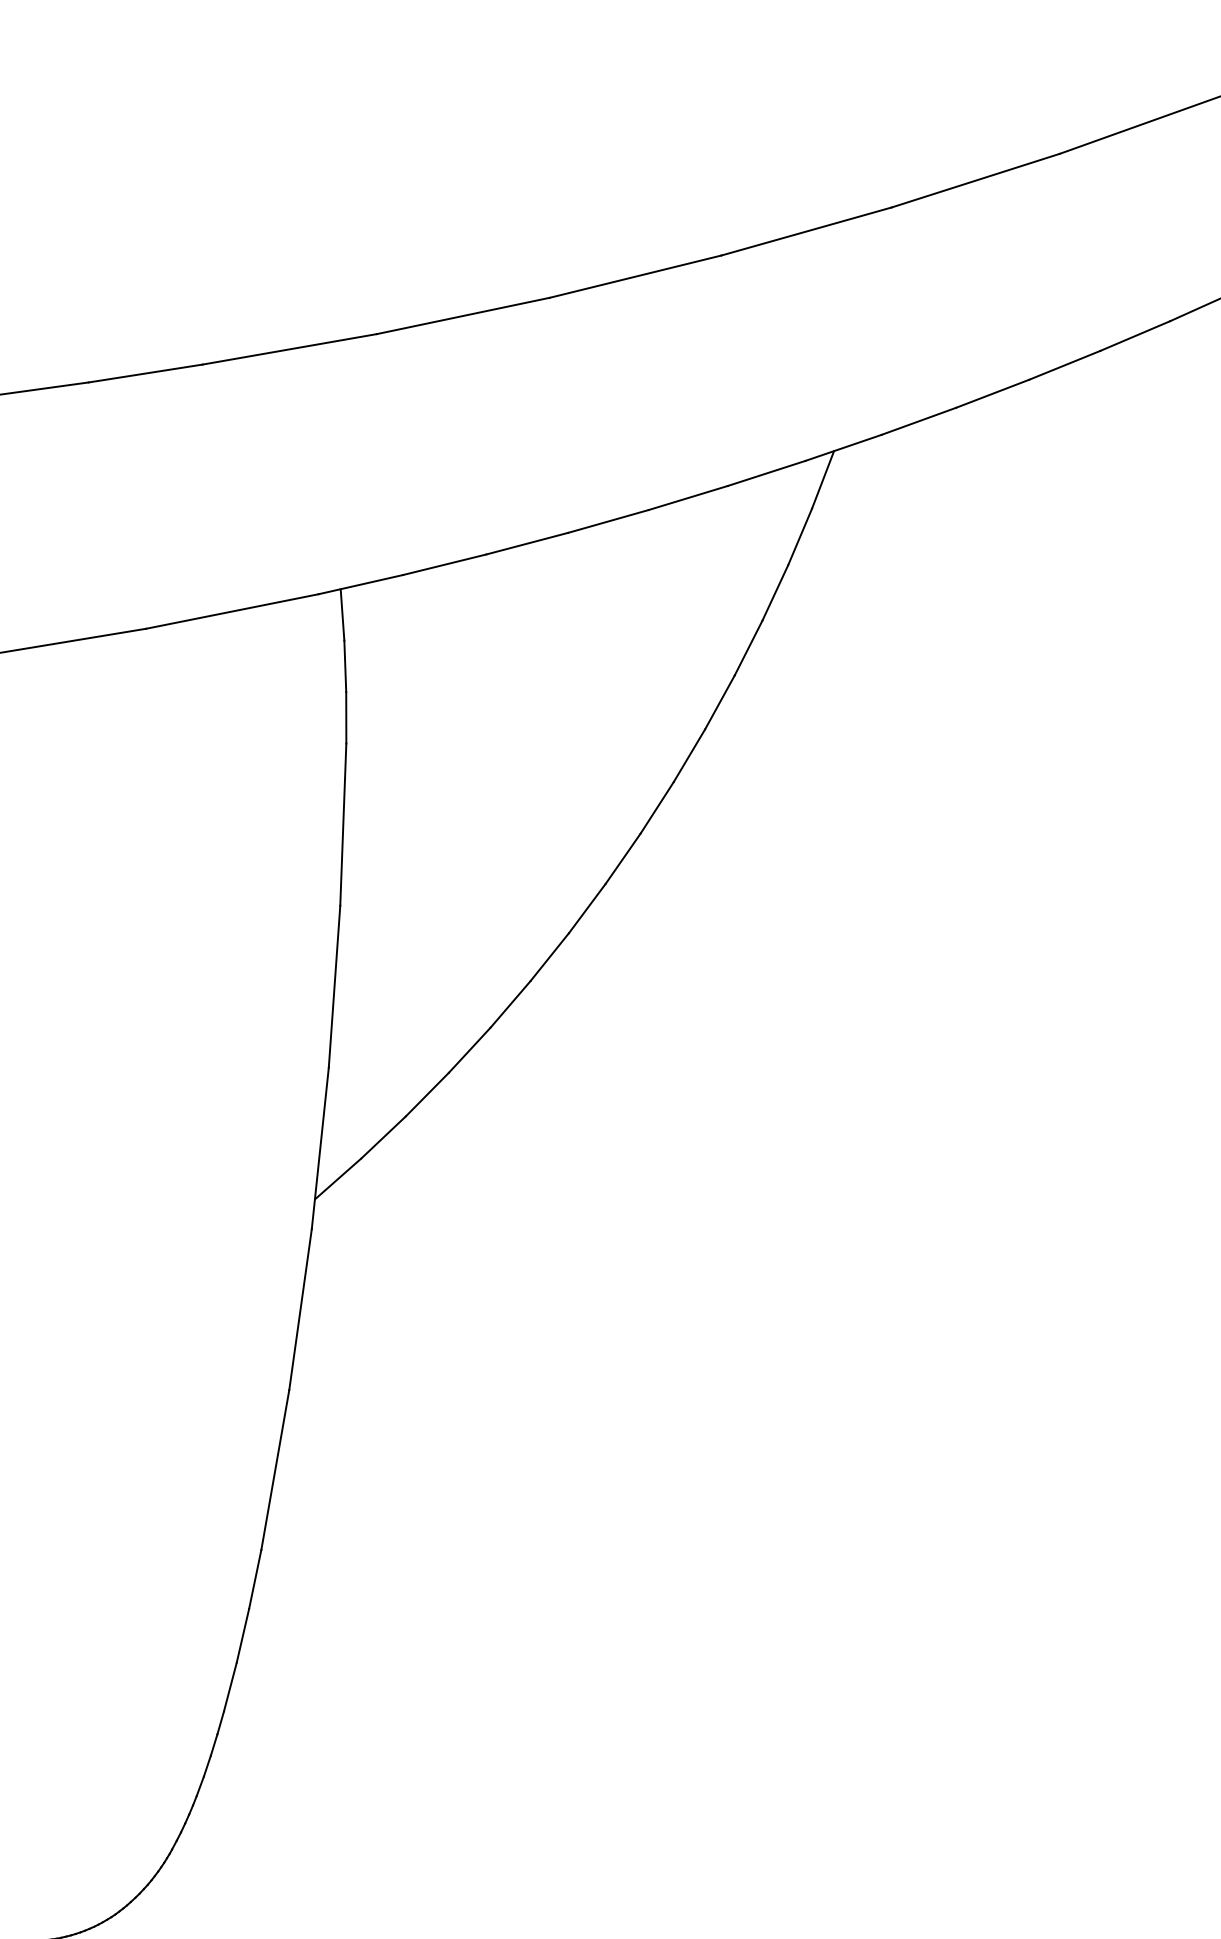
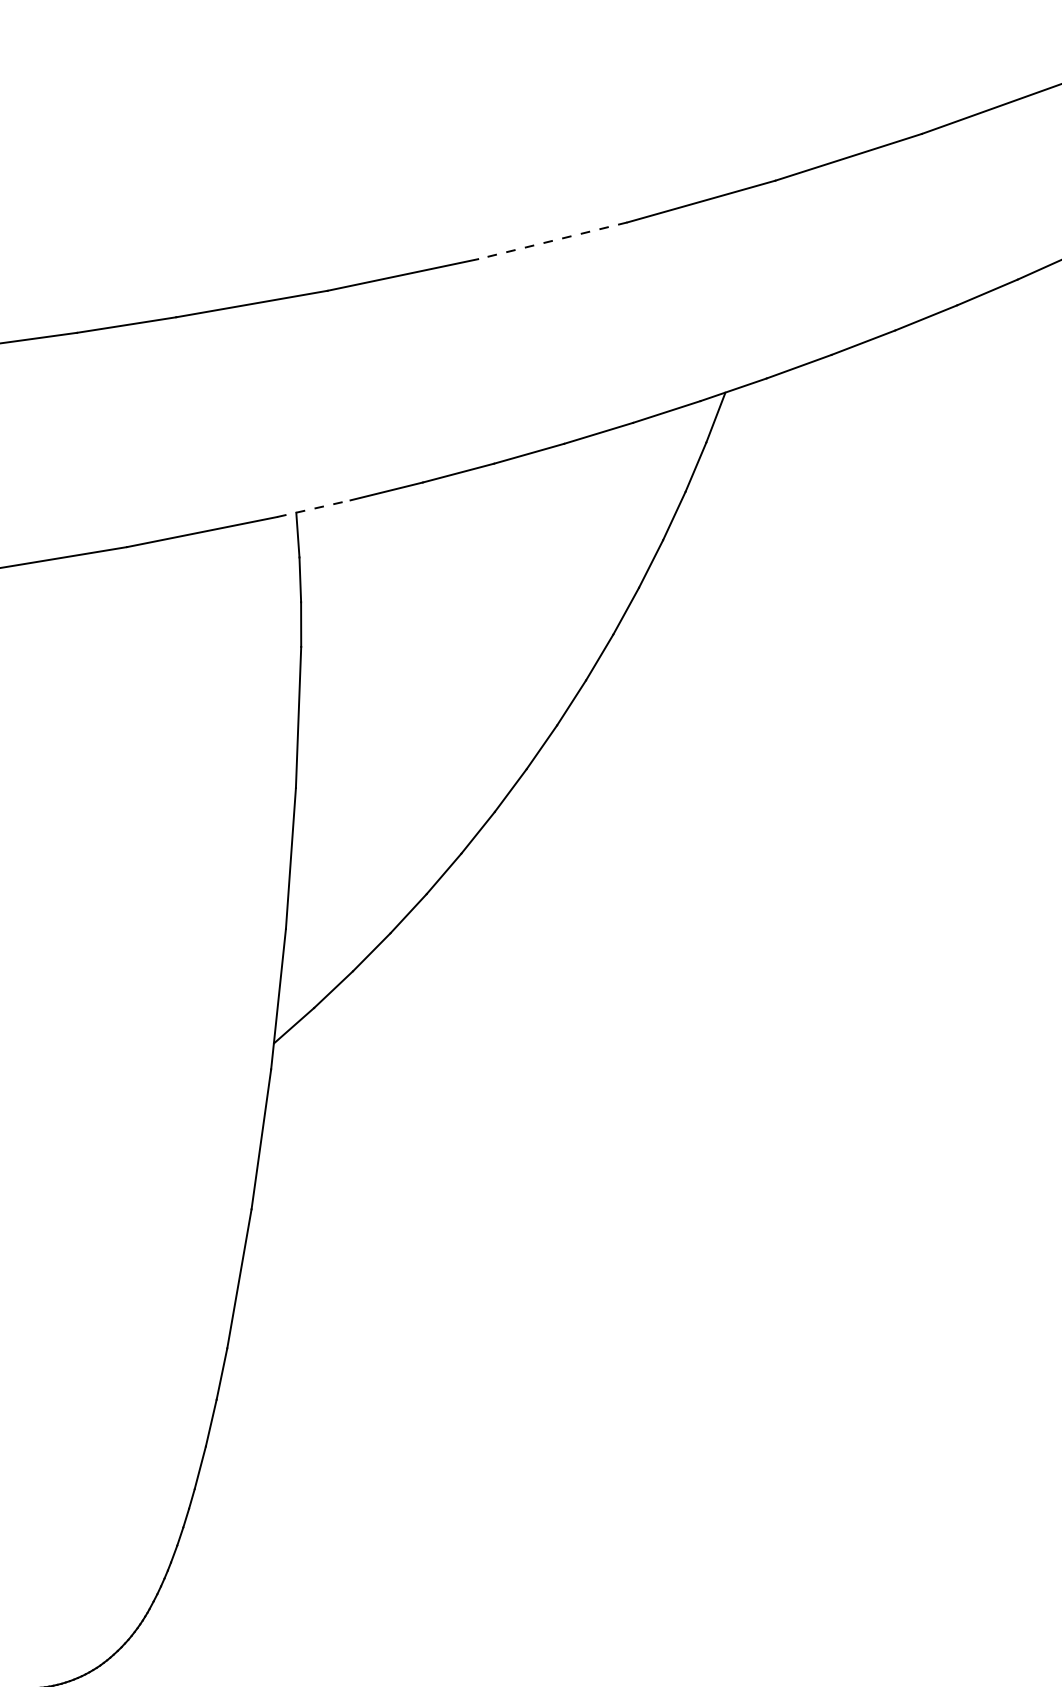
line: (635, 276) -> (552, 240), solid -> dashed
line: (361, 584) -> (314, 508), solid -> dashed

